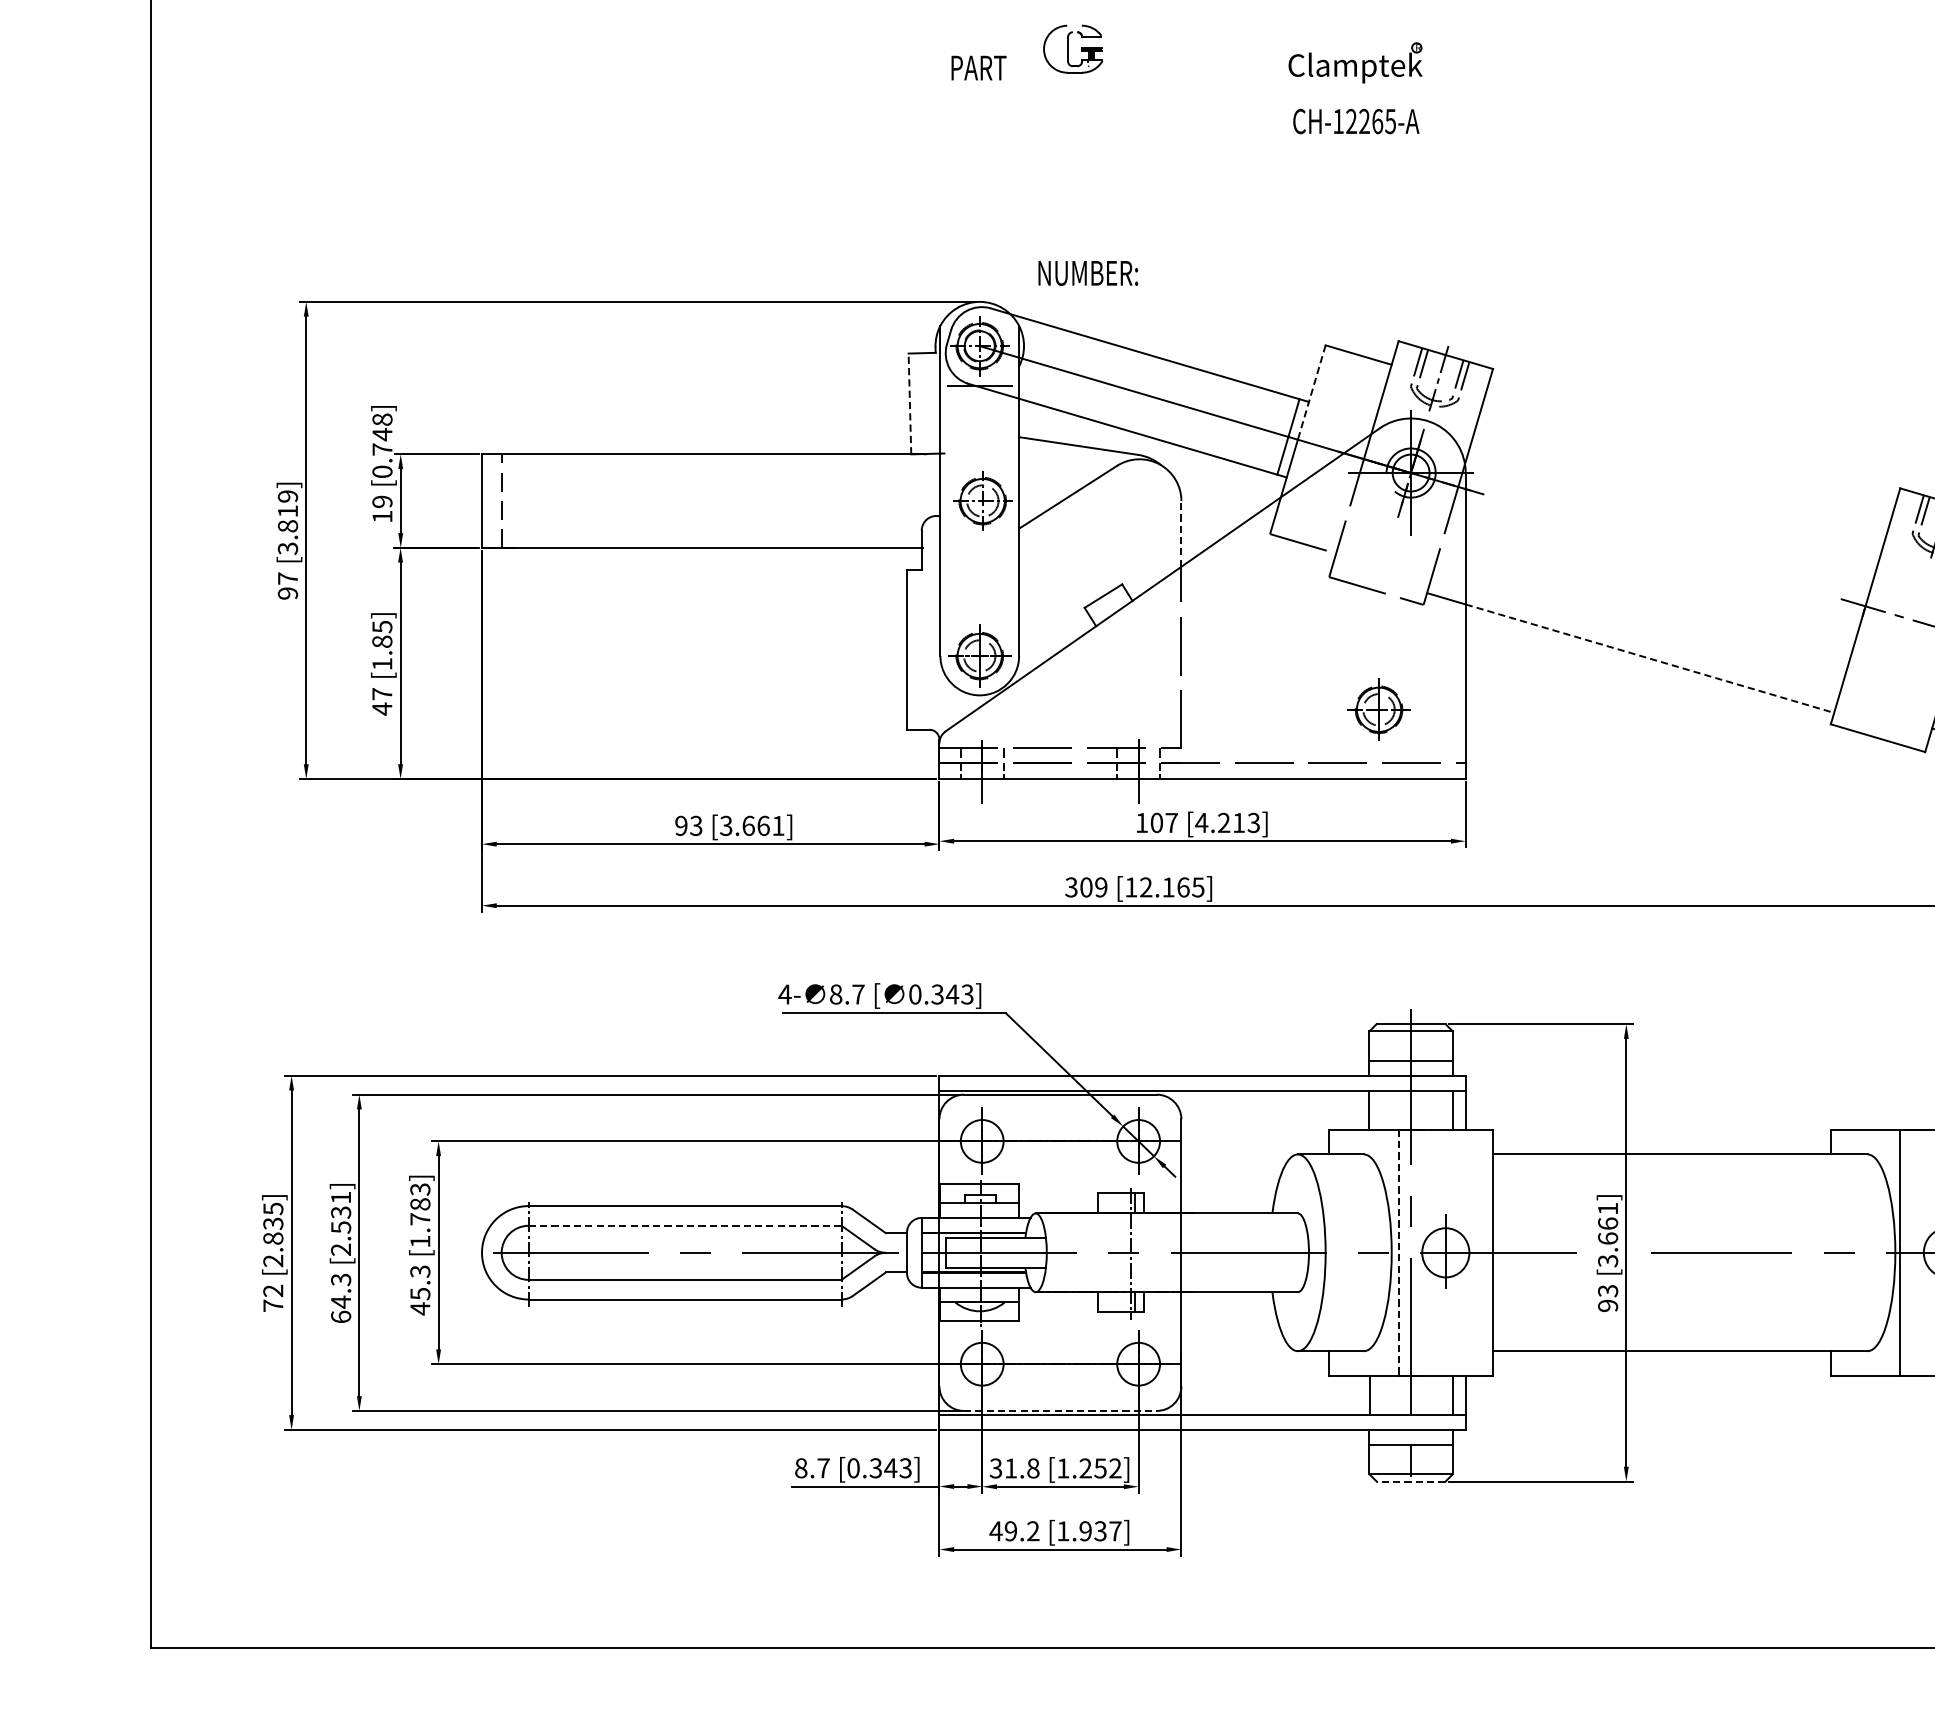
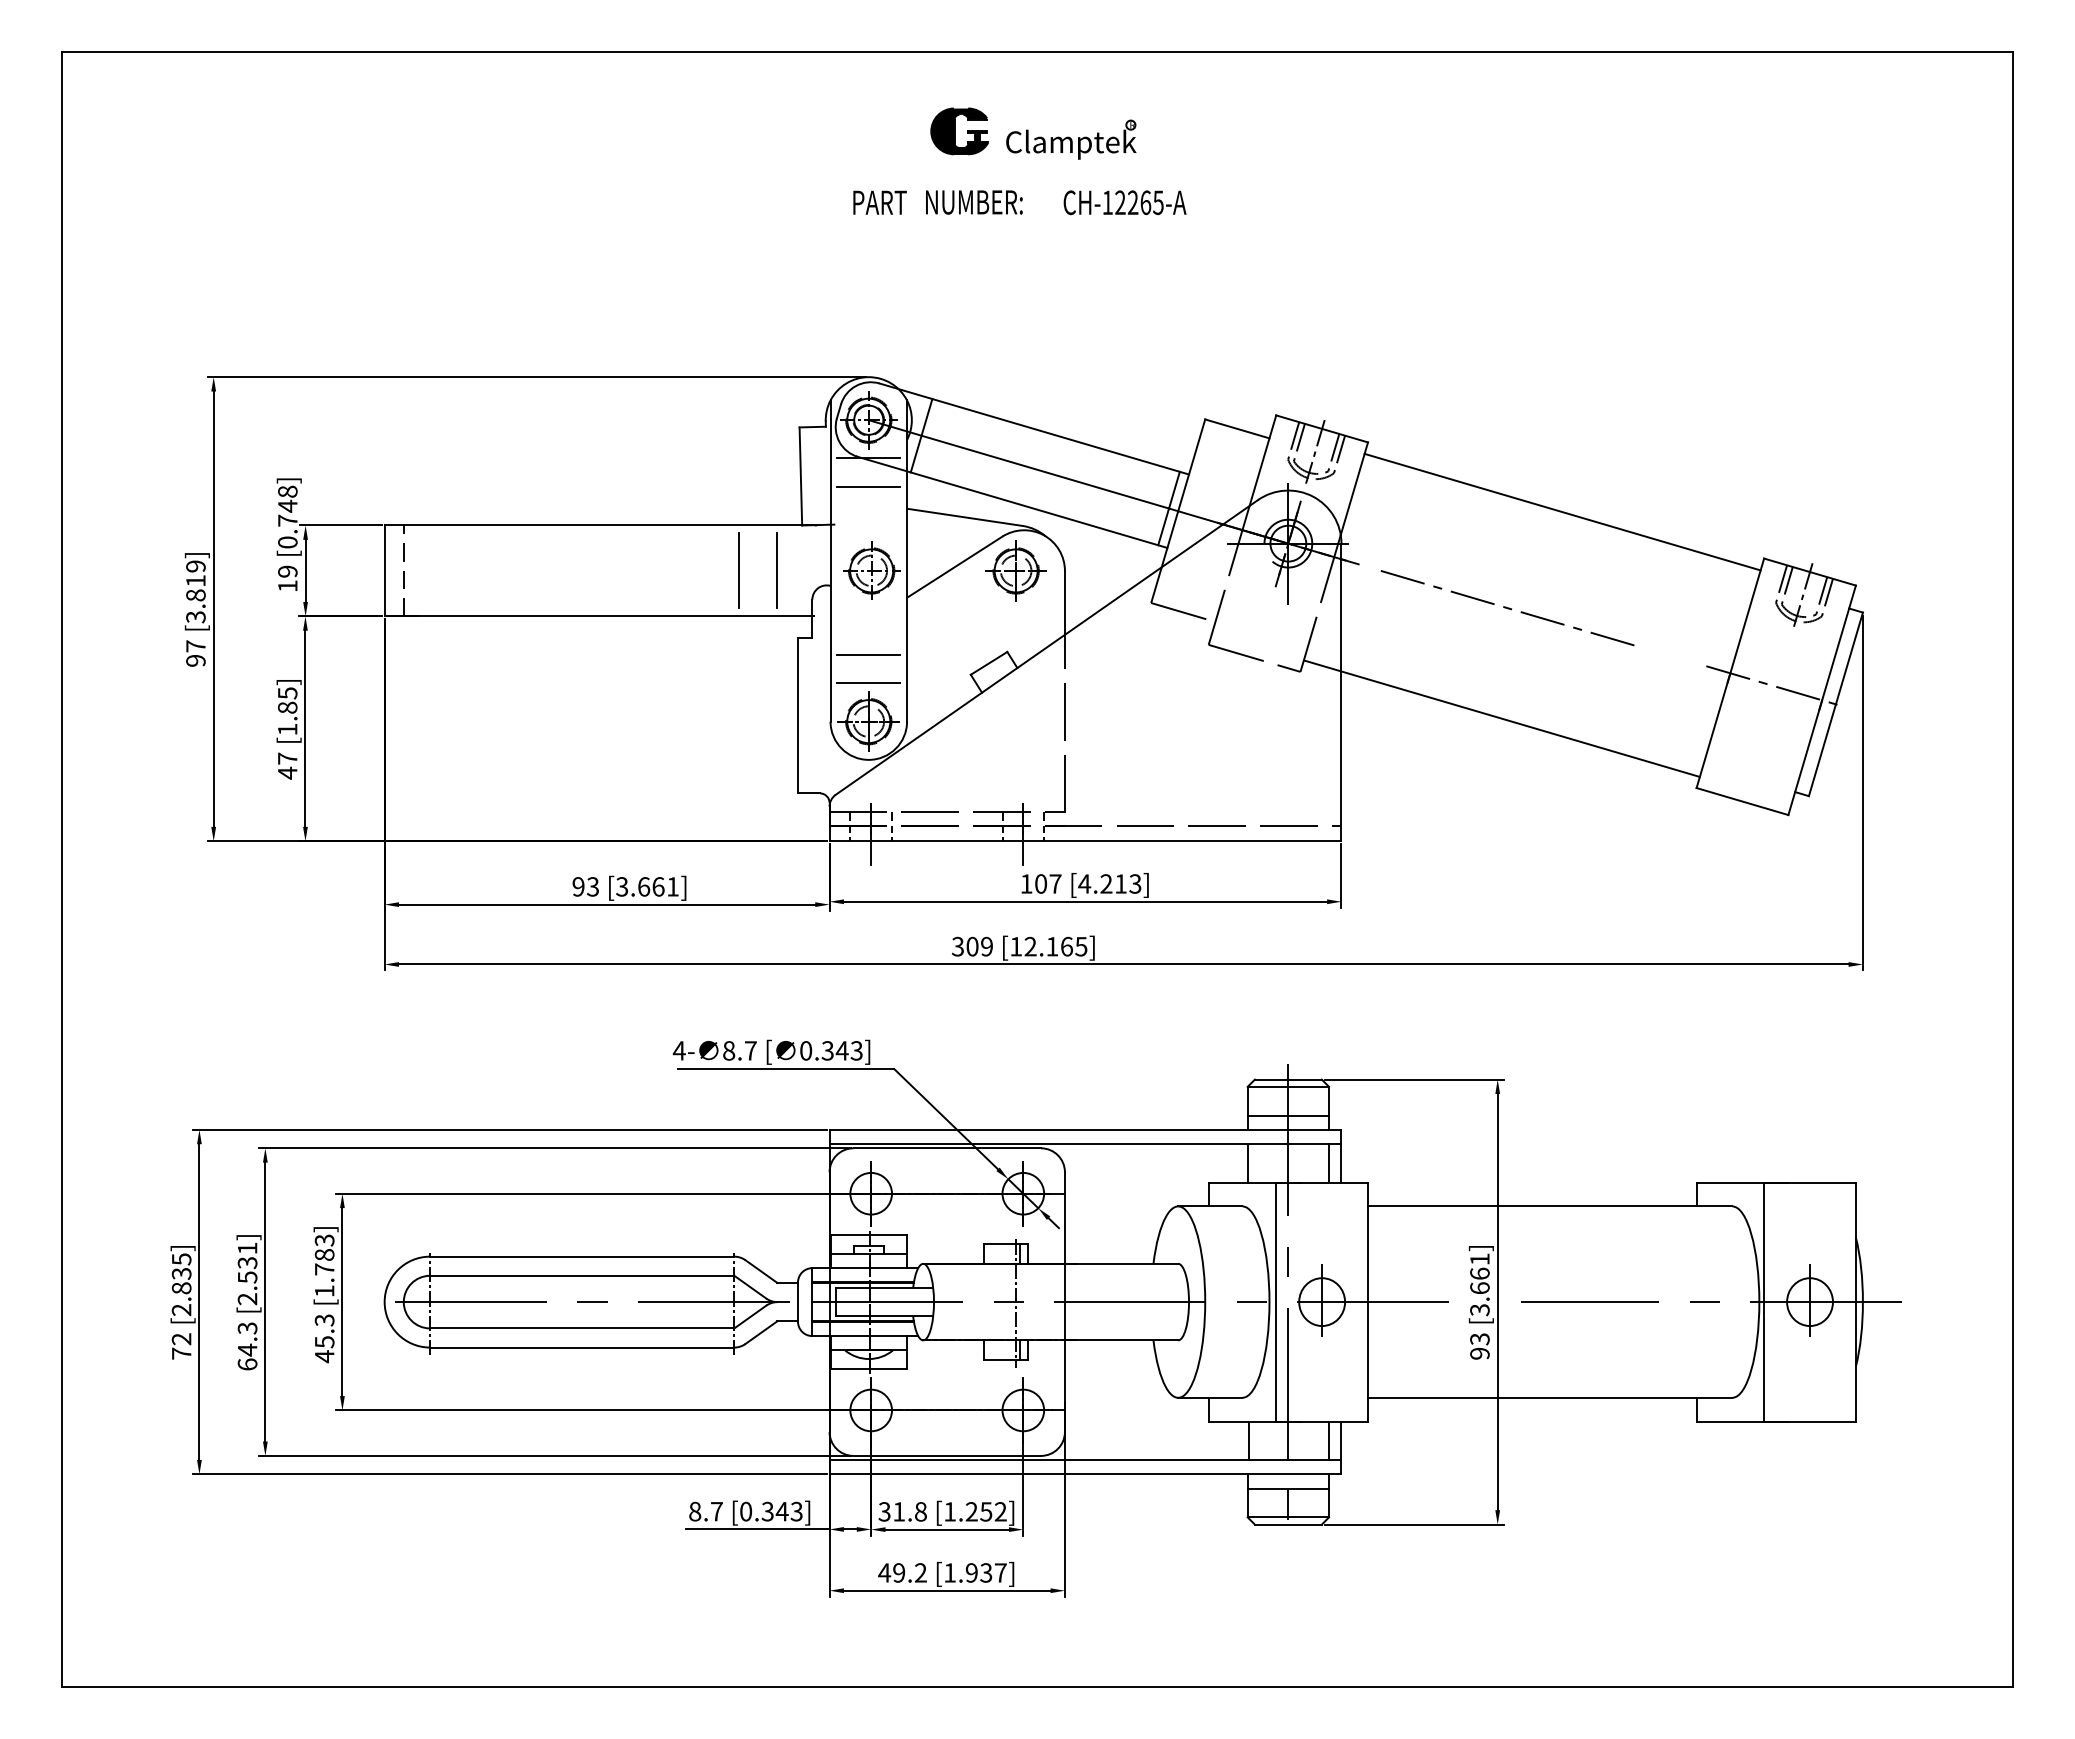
fill: (1073, 49) -> (959, 131), added
part: (1355, 62) -> (1071, 139), moved
text: (978, 67) -> (879, 202), moved
text: (1355, 121) -> (1124, 202), moved
text: (1088, 273) -> (974, 202), moved
line: (1033, 361) -> (921, 435), added
line: (1311, 392) -> (1191, 465), dashed -> solid
line: (909, 402) -> (800, 475), dashed -> solid
line: (979, 415) -> (868, 487), added
line: (1692, 439) -> (1562, 511), added
line: (846, 500) -> (739, 570), added
line: (885, 500) -> (777, 570), added
line: (1180, 533) -> (1064, 602), dashed -> solid
line: (1636, 539) -> (1507, 608), added
line: (979, 587) -> (868, 654), added
line: (979, 616) -> (868, 683), added
line: (1649, 658) -> (1520, 724), dashed -> solid
part: (1378, 709) -> (1015, 570), moved
line: (685, 1225) -> (582, 1275), dashed -> solid
line: (1398, 1253) -> (1276, 1302), dashed -> solid
line: (1060, 1410) -> (947, 1455), dashed -> solid
line: (1410, 1481) -> (1287, 1524), dashed -> solid

